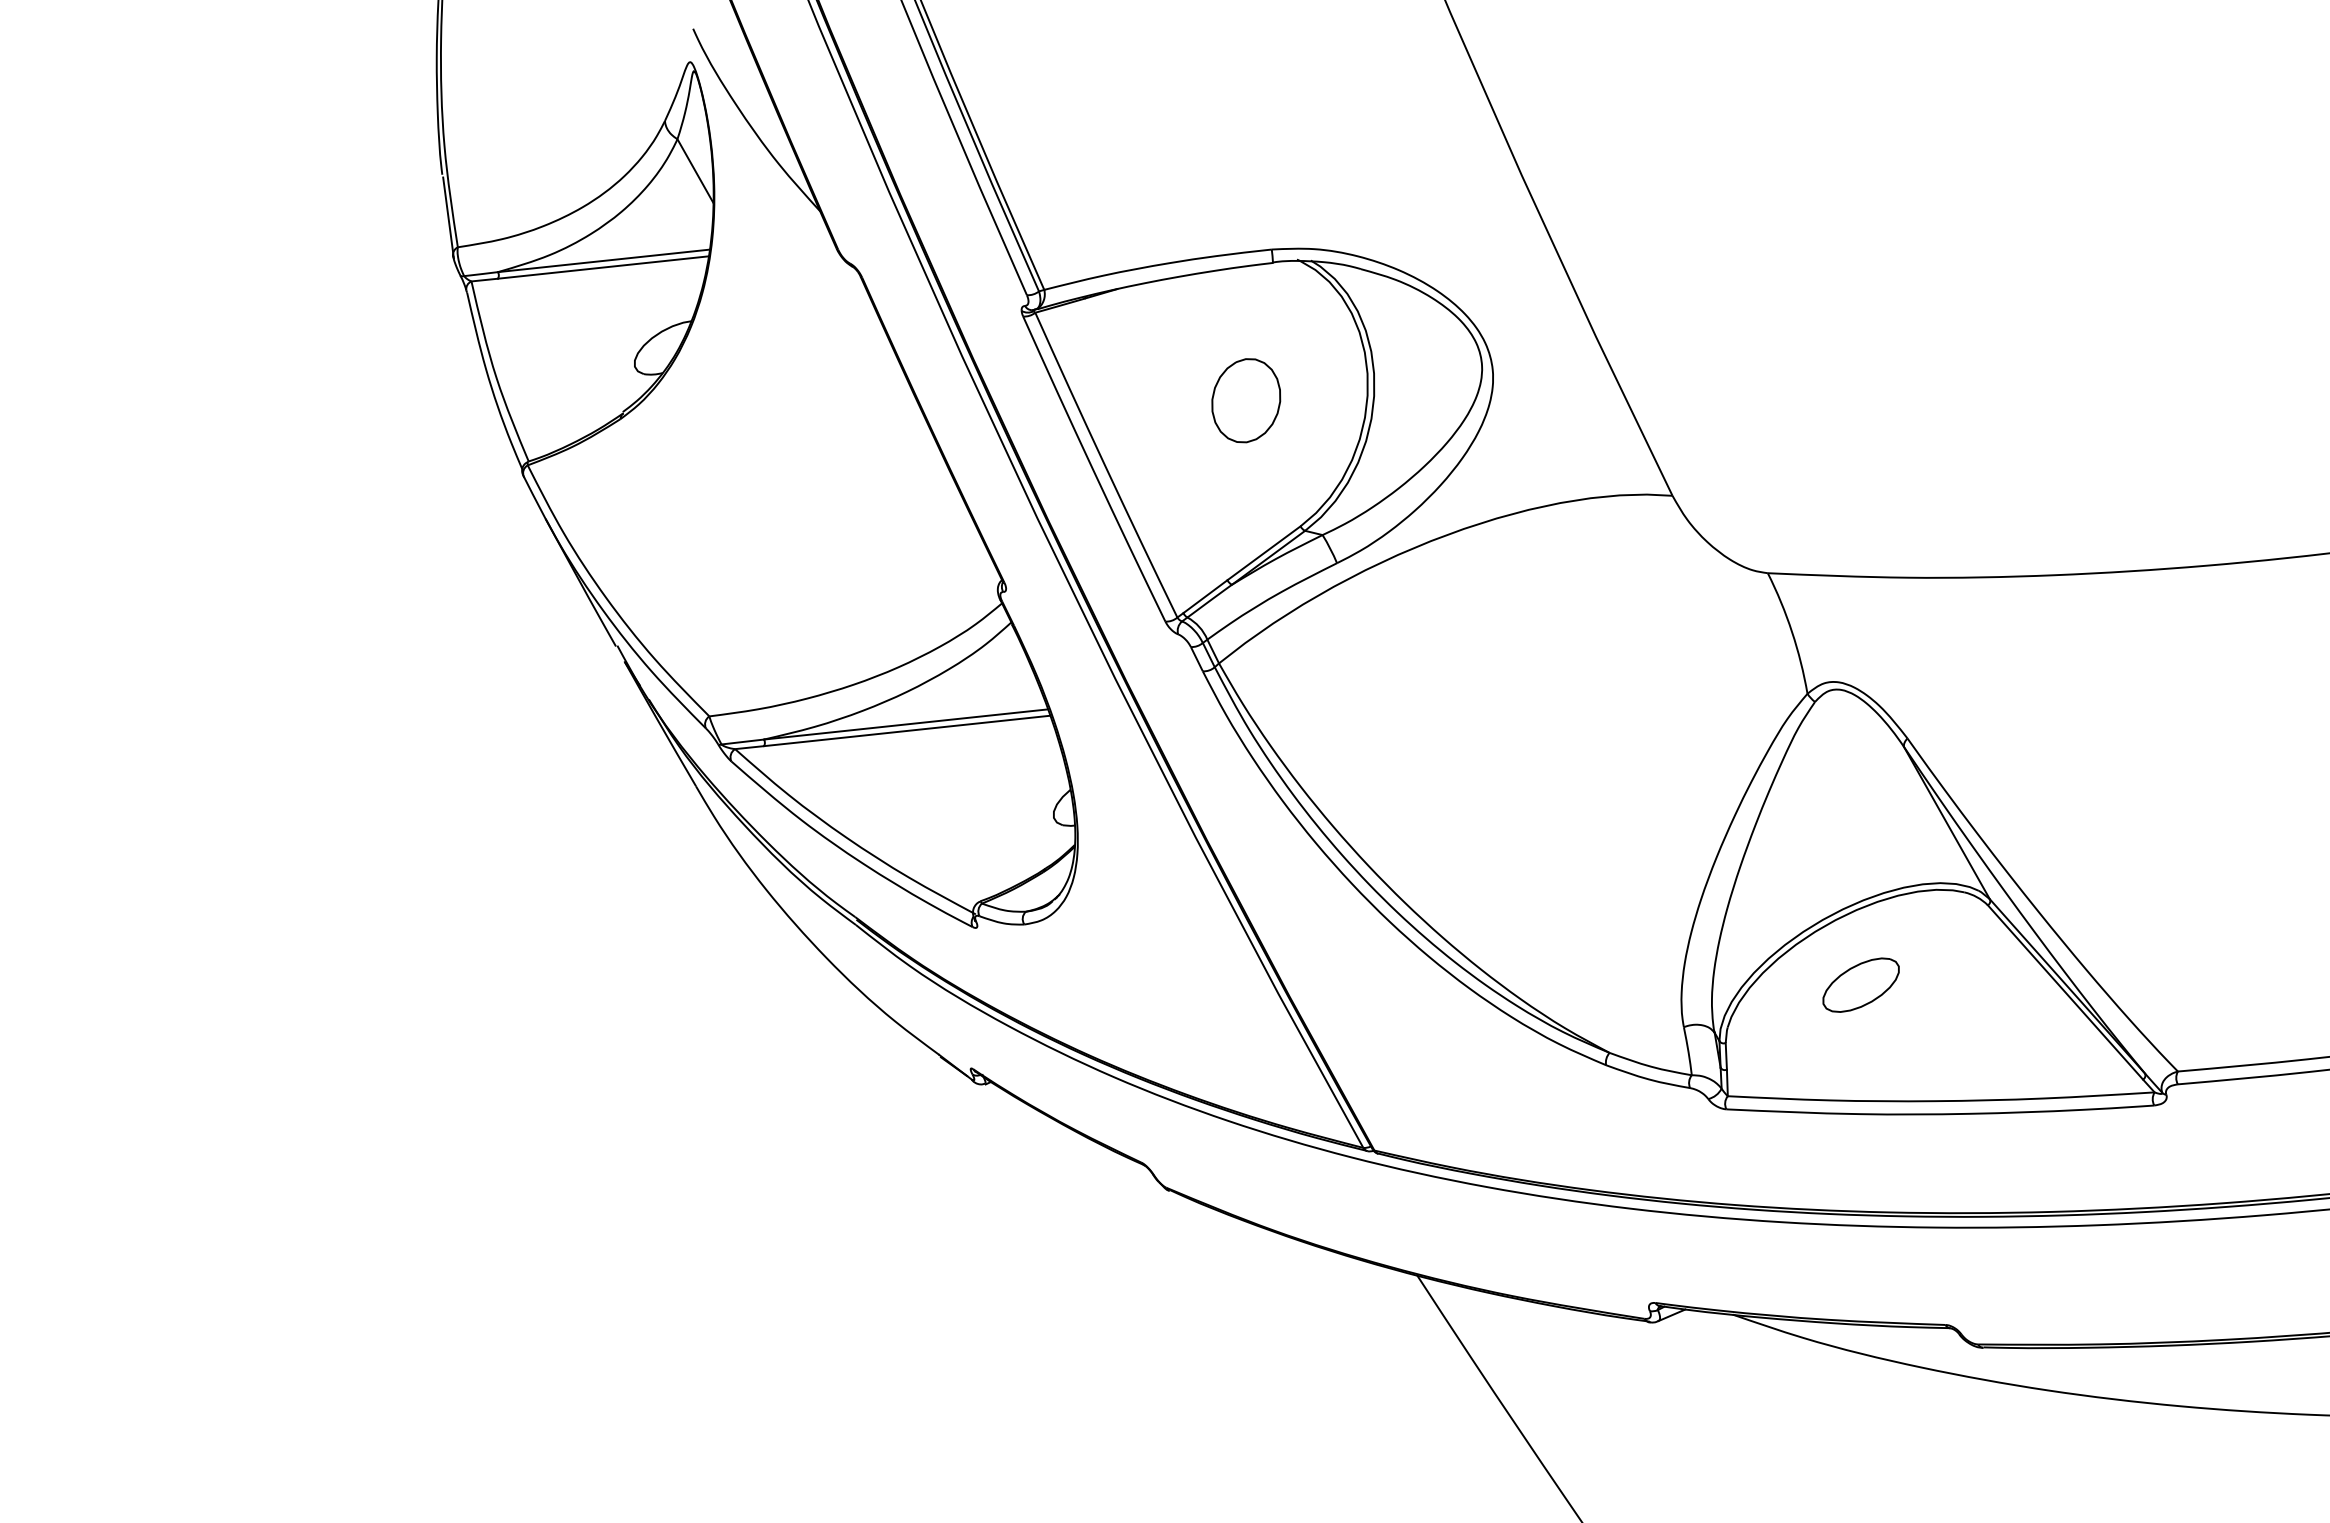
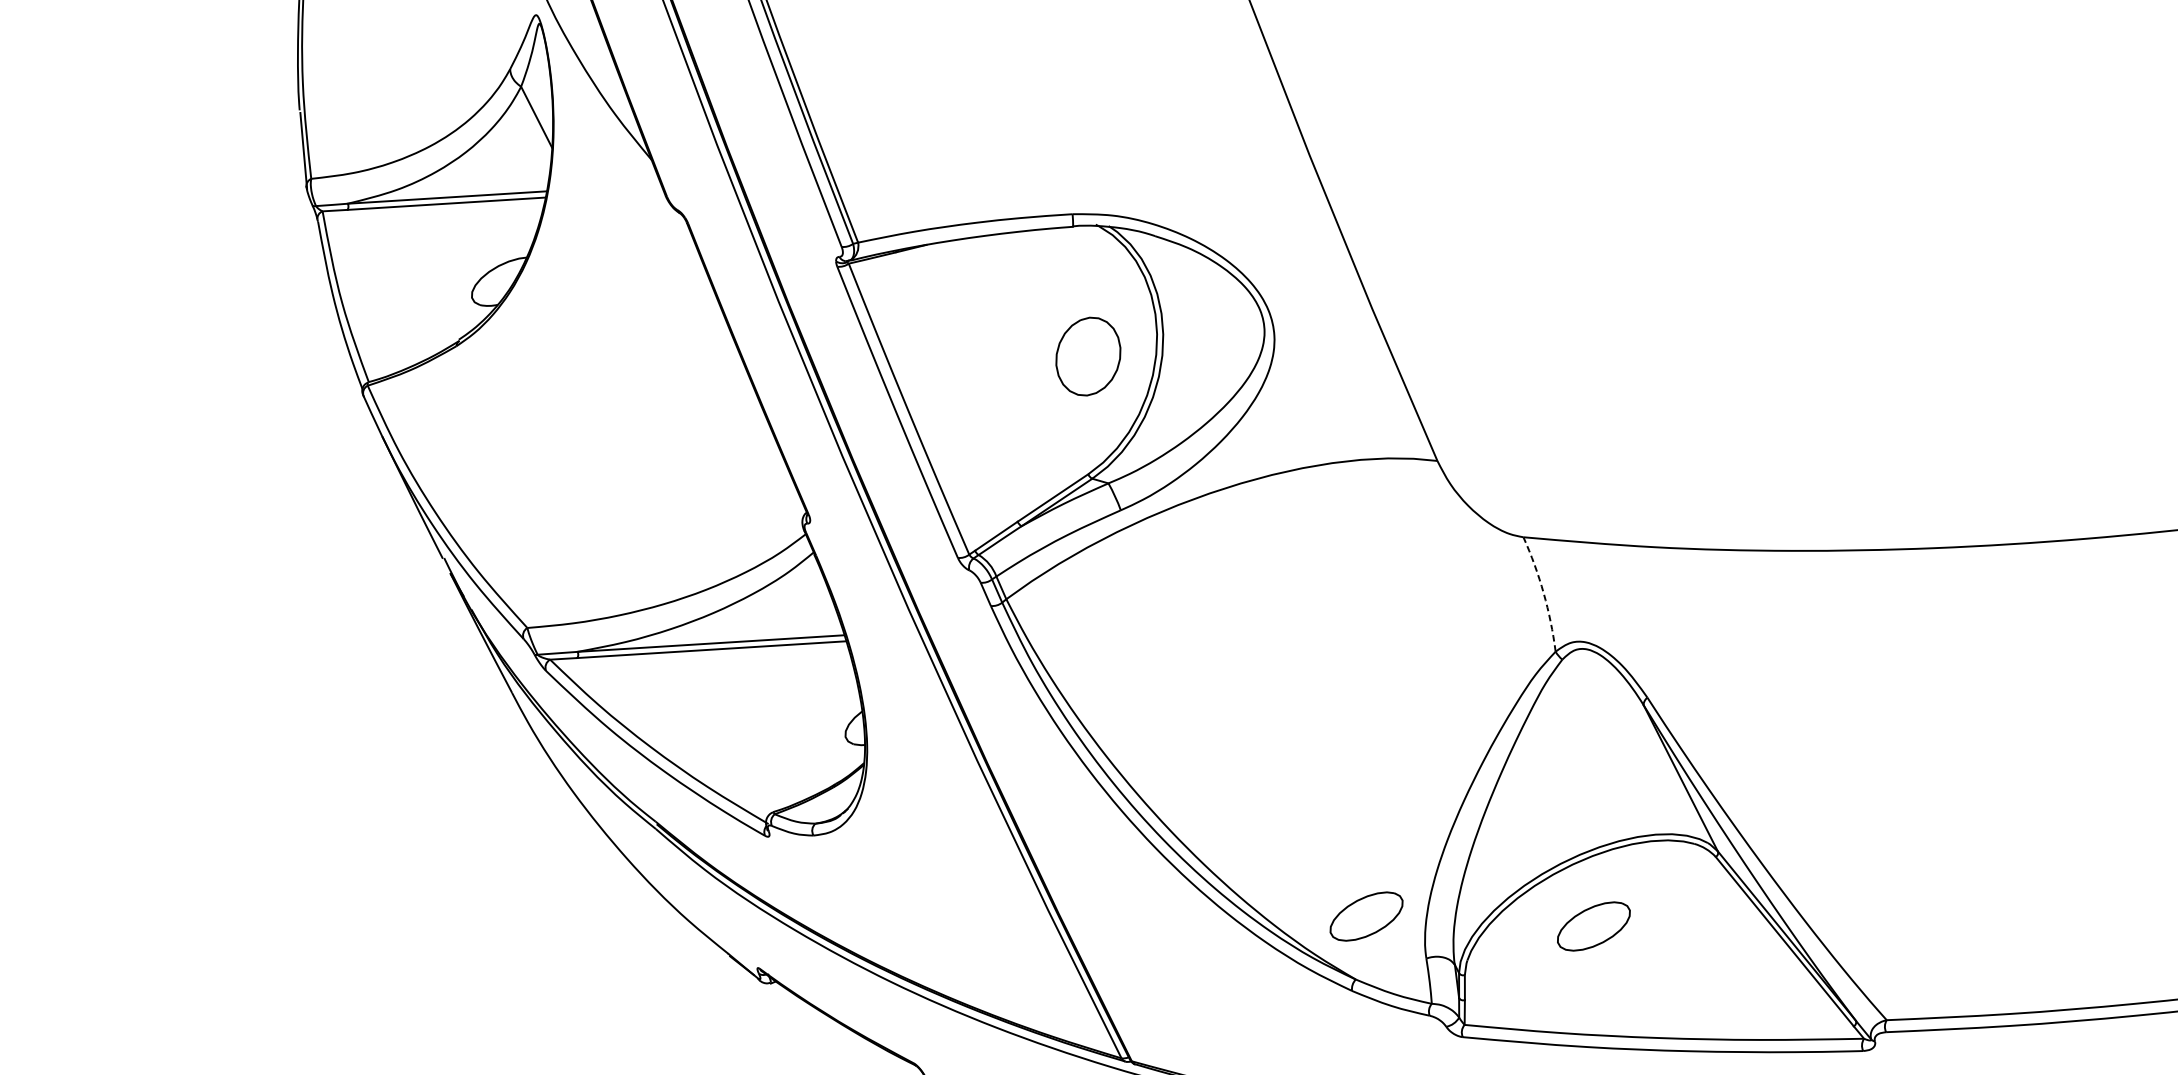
part: (1246, 400) -> (1088, 356), moved
arc: (1792, 632) -> (1544, 593), solid -> dashed
part: (1617, 984) -> (1366, 915), added

